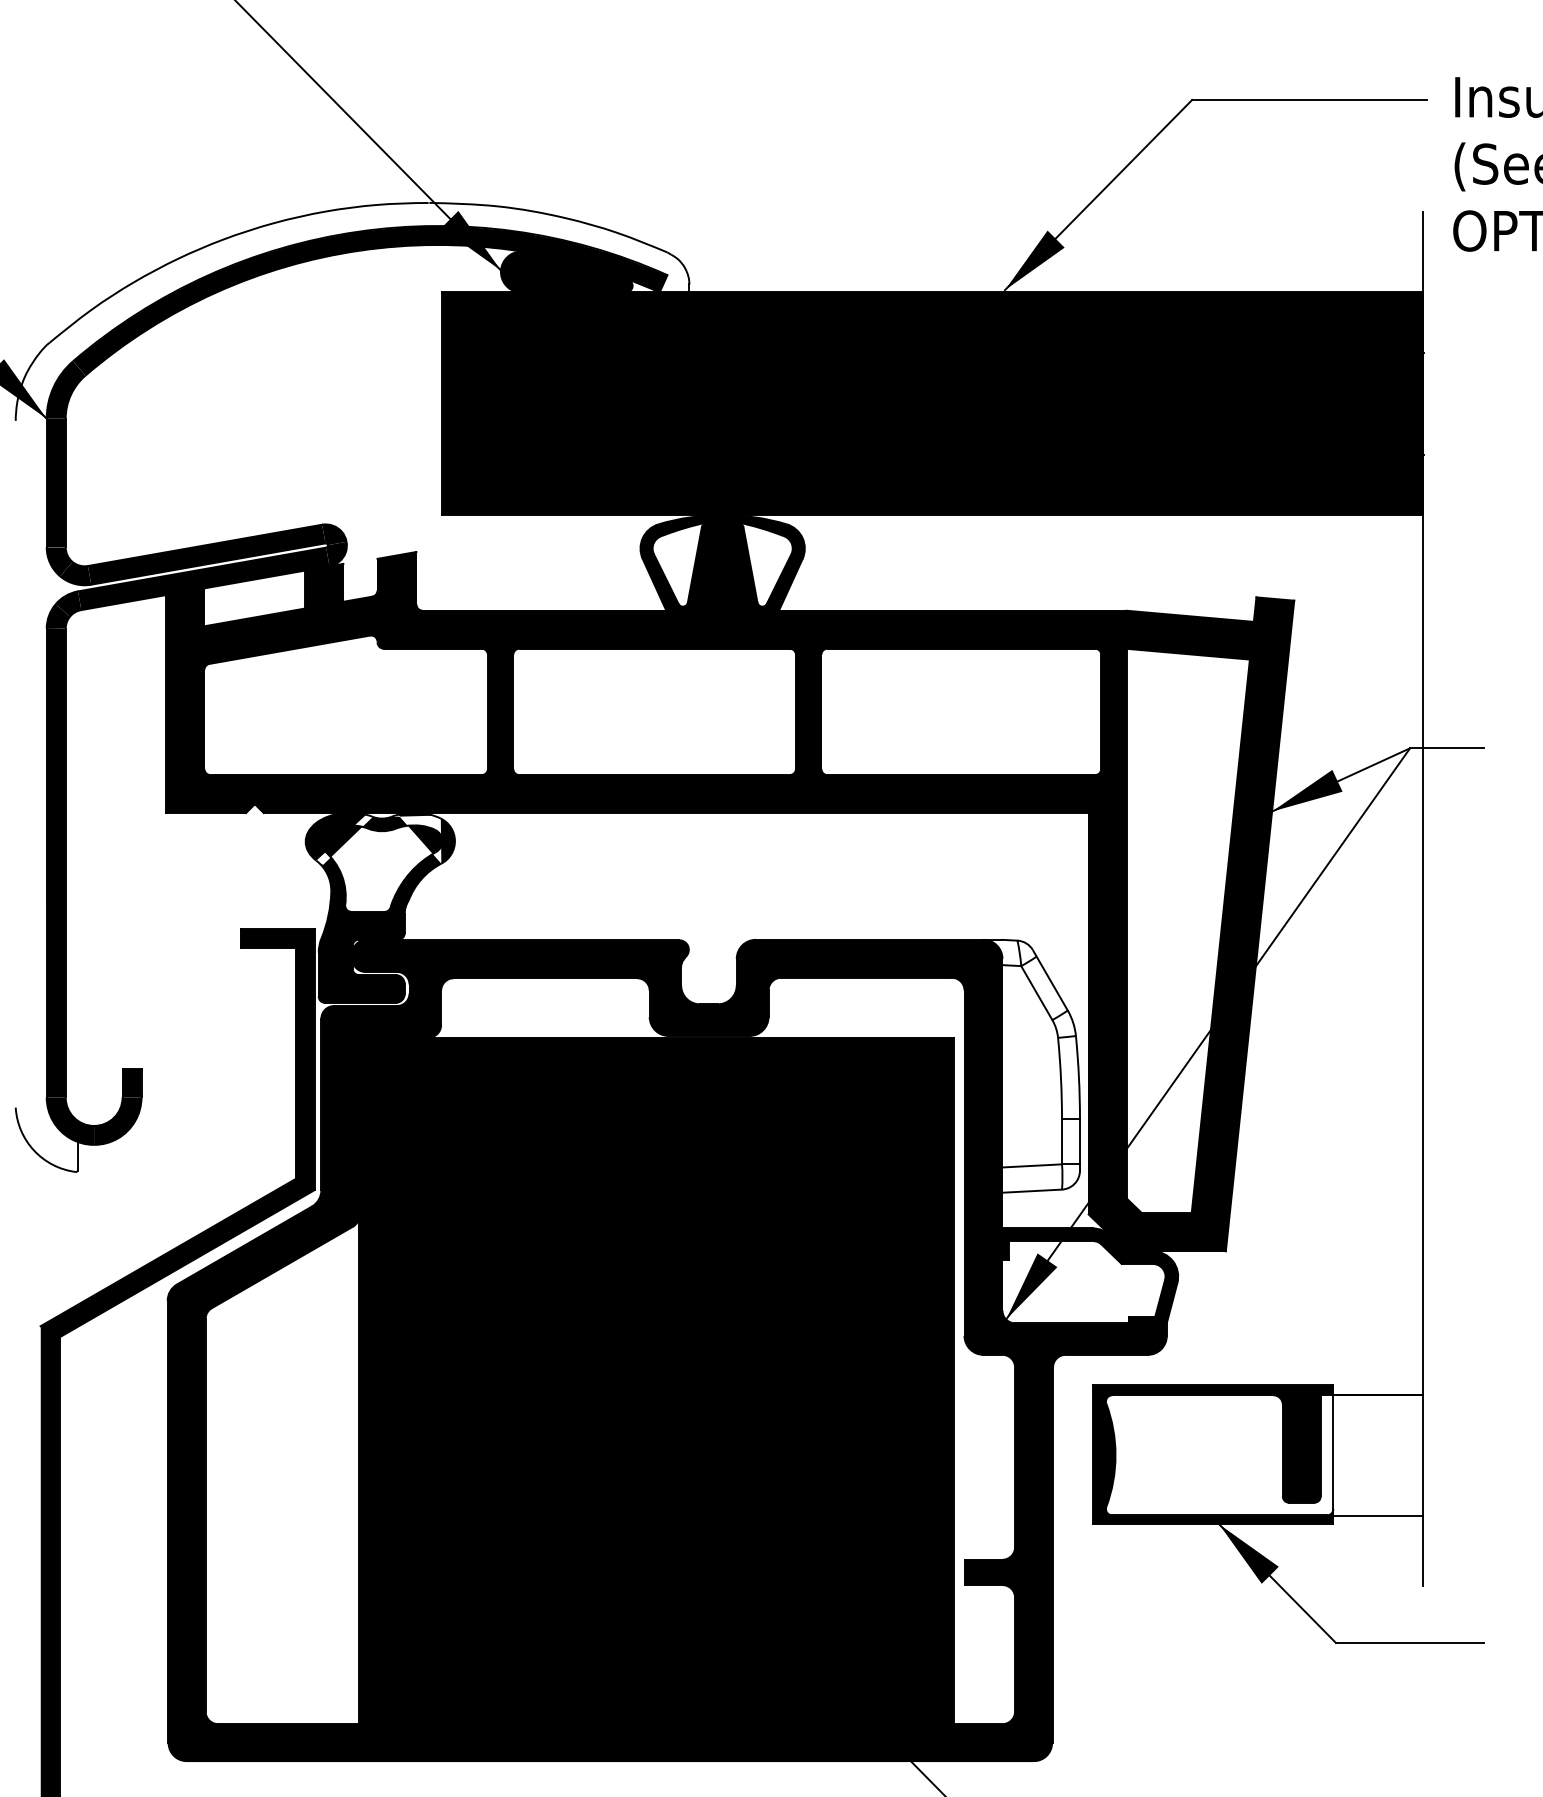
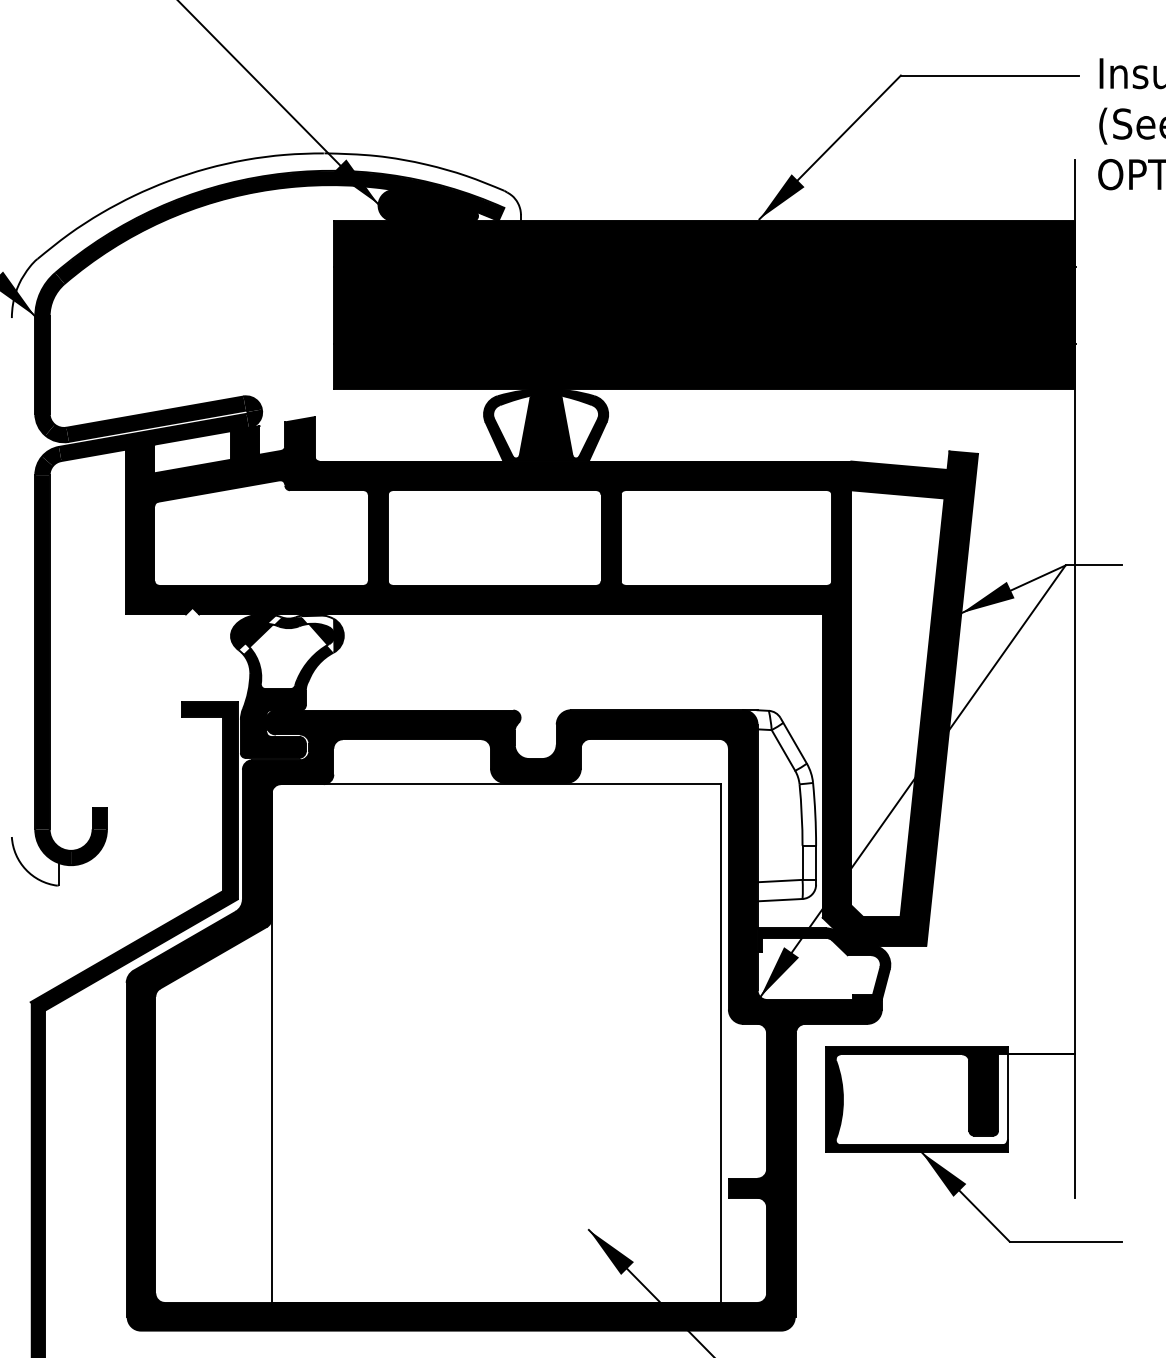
fill: (655, 1380) -> (495, 1043), removed
line: (1378, 1515) -> (1041, 1145), removed

